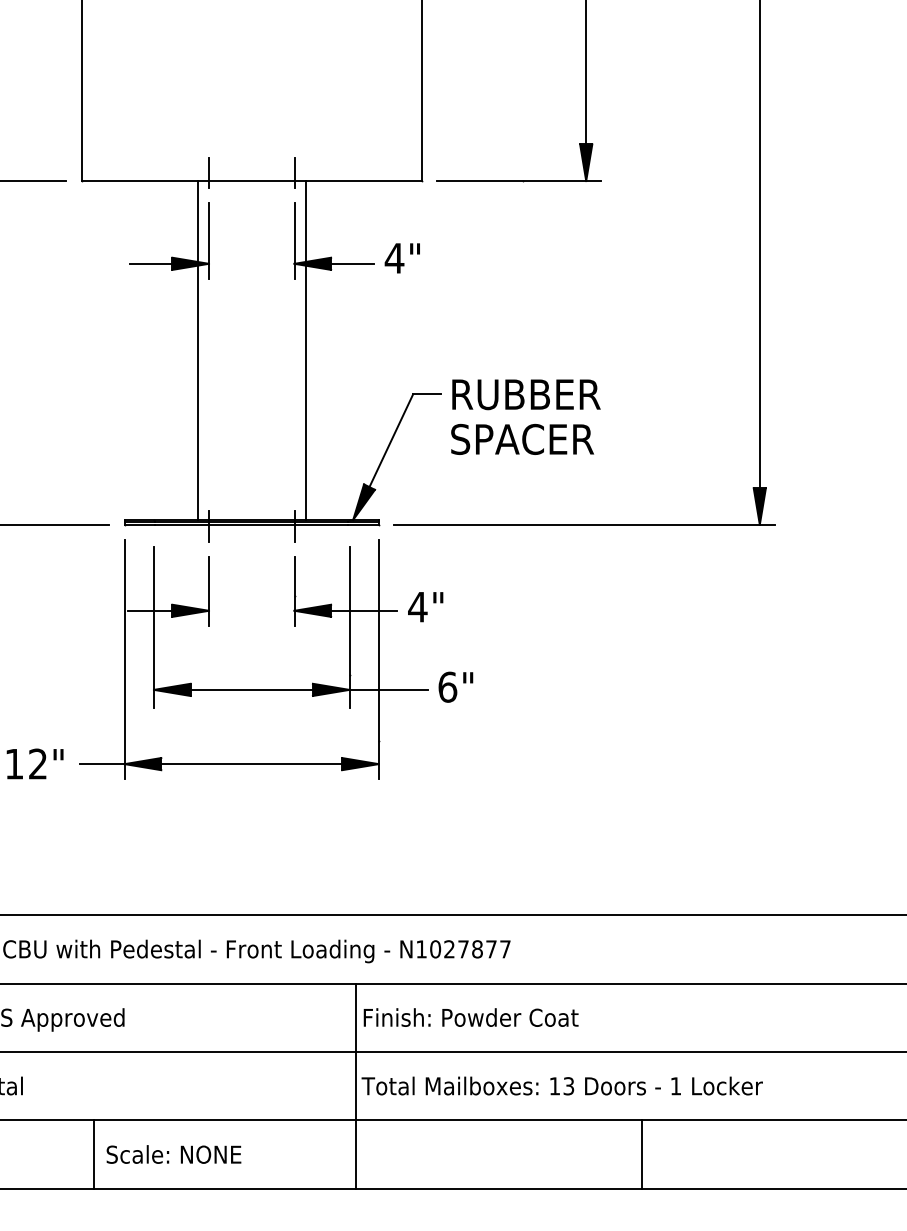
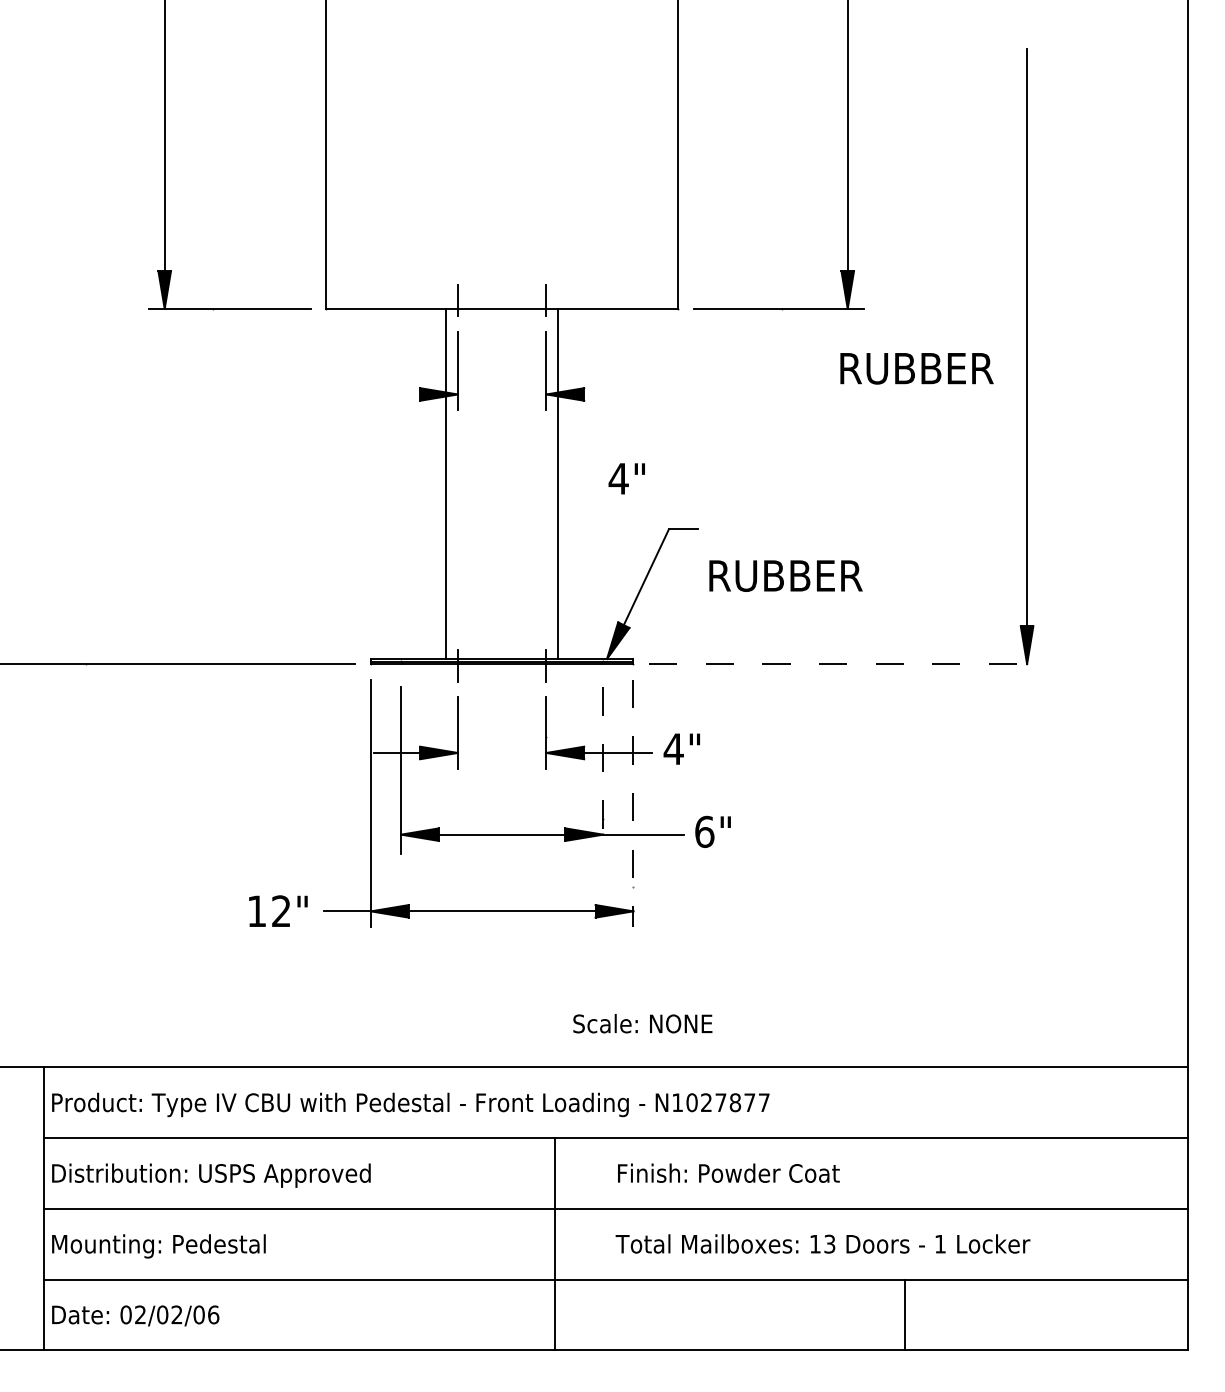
text: (402, 258) -> (626, 478), moved
line: (151, 263) -> (398, 394), removed
line: (352, 263) -> (606, 394), removed
text: (525, 394) -> (916, 368), moved
text: (525, 439) -> (785, 575), SPACER -> RUBBER
line: (585, 525) -> (846, 664), solid -> dashed
line: (349, 627) -> (603, 770), solid -> dashed
line: (378, 659) -> (633, 803), solid -> dashed
line: (355, 1086) -> (554, 1244), moved
line: (94, 1154) -> (339, 1314), removed
text: (173, 1154) -> (642, 1023), moved

